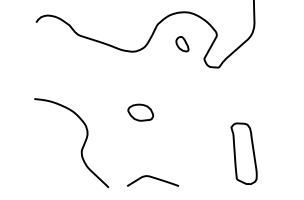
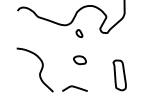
part: (182, 43) -> (79, 33), moved
part: (139, 113) -> (79, 60), moved

